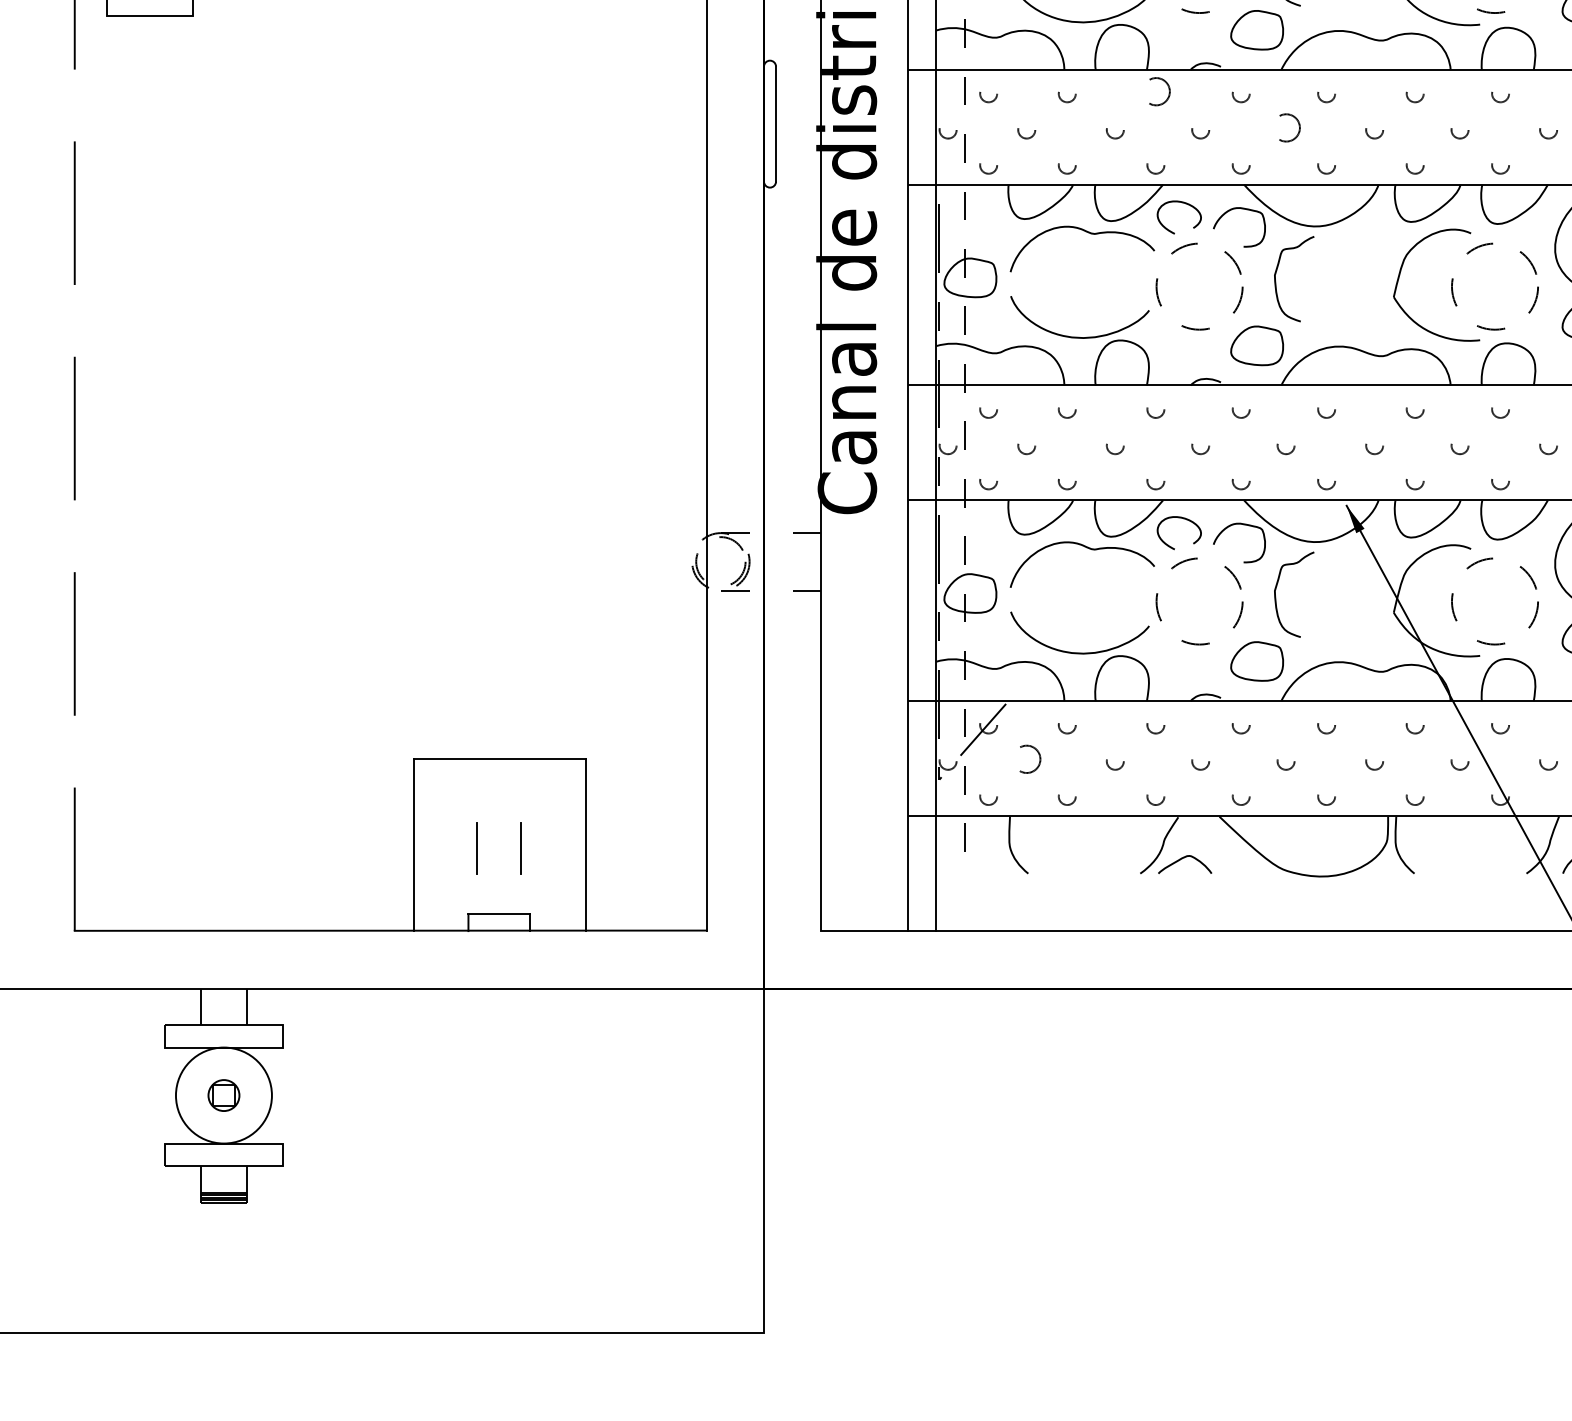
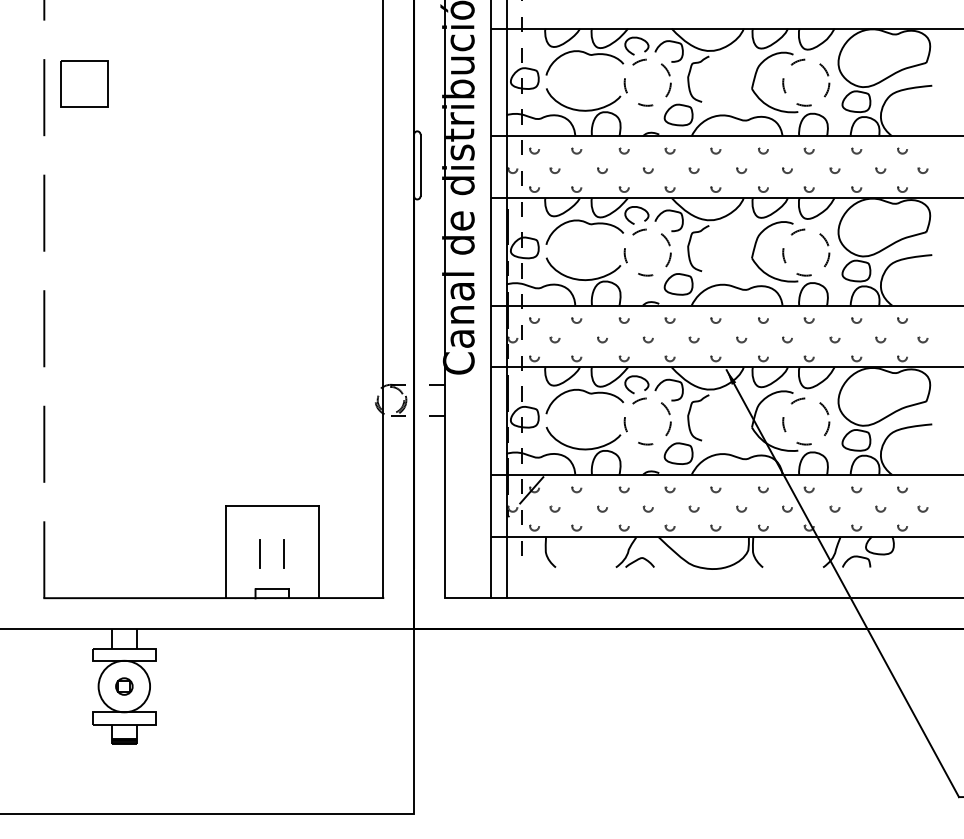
circle: (1154, 96) -> (623, 150), size x0.62
circle: (1284, 133) -> (693, 170), size x0.62
circle: (1025, 763) -> (554, 508), size x0.62

